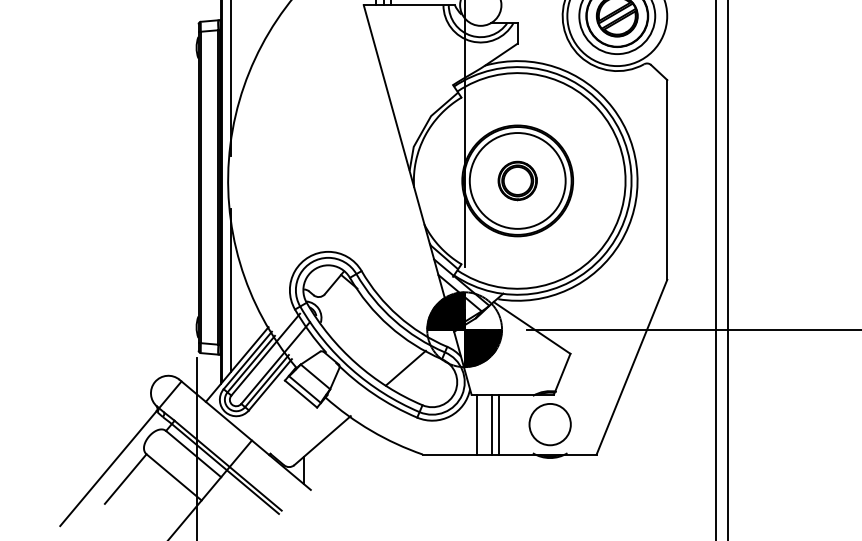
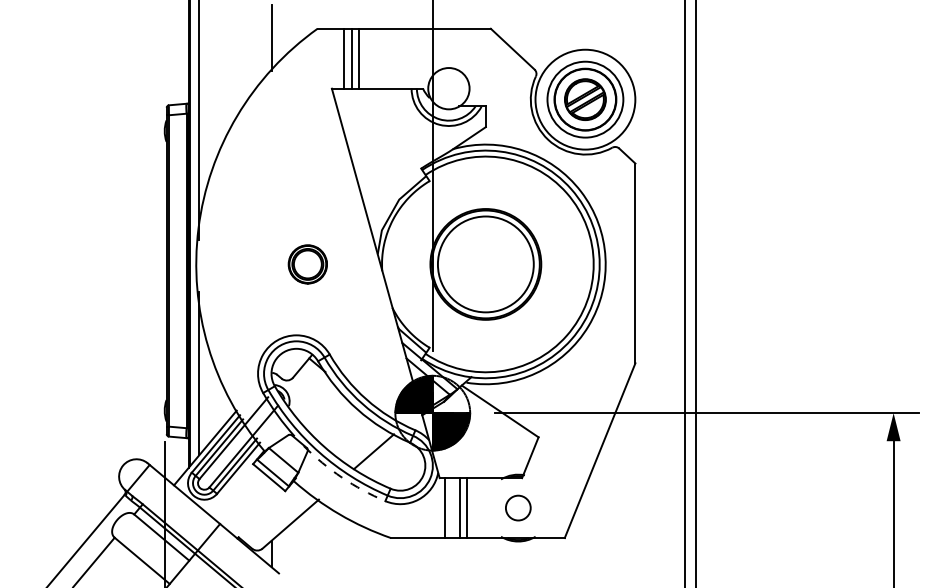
part: (517, 181) -> (307, 264), moved
arc: (373, 394) -> (341, 477), solid -> dashed
circle: (549, 424) -> (517, 507), size x0.6

